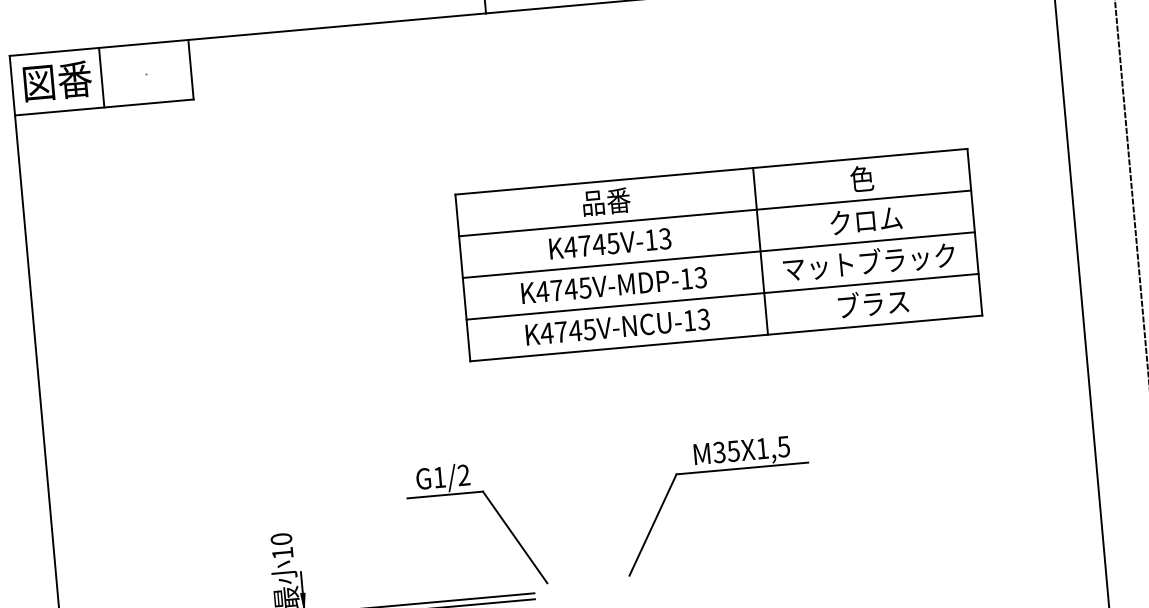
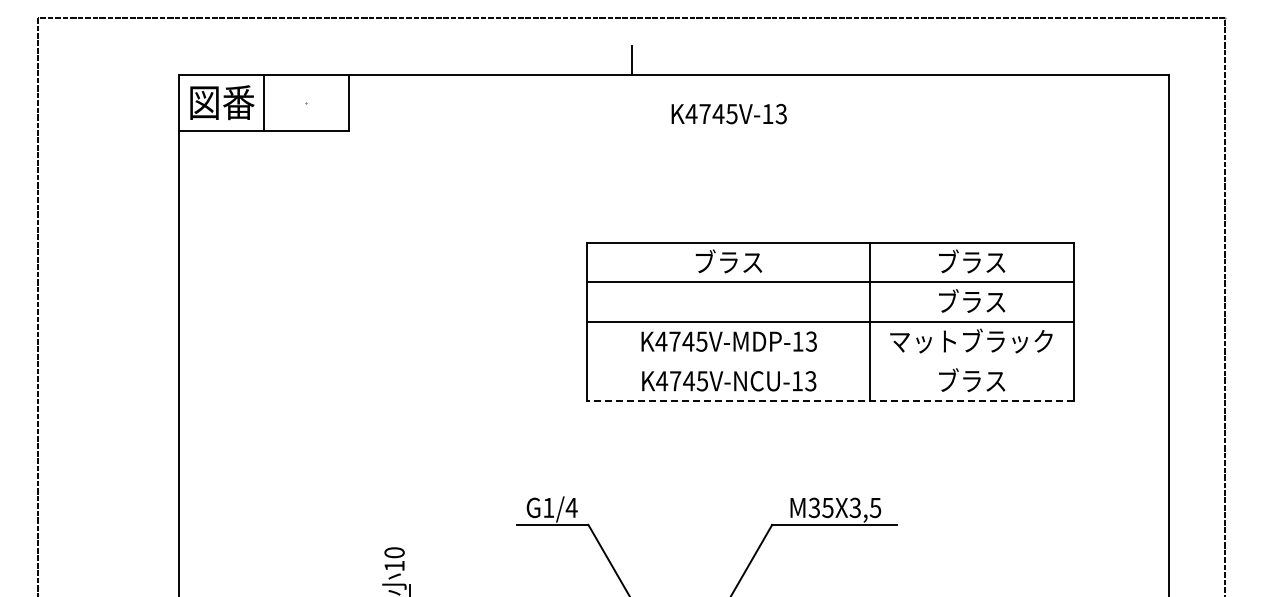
text: (862, 178) -> (972, 261), 色 -> ブラス
text: (605, 201) -> (728, 261), 品番 -> ブラス
text: (866, 219) -> (972, 300), クロム -> ブラス
text: (609, 244) -> (728, 114), moved
line: (722, 296) -> (830, 361), removed
line: (726, 338) -> (830, 401), solid -> dashed
text: (761, 448) -> (854, 507), M35X1,5 -> M35X3,5
text: (463, 474) -> (571, 507), G1/2 -> G1/4

